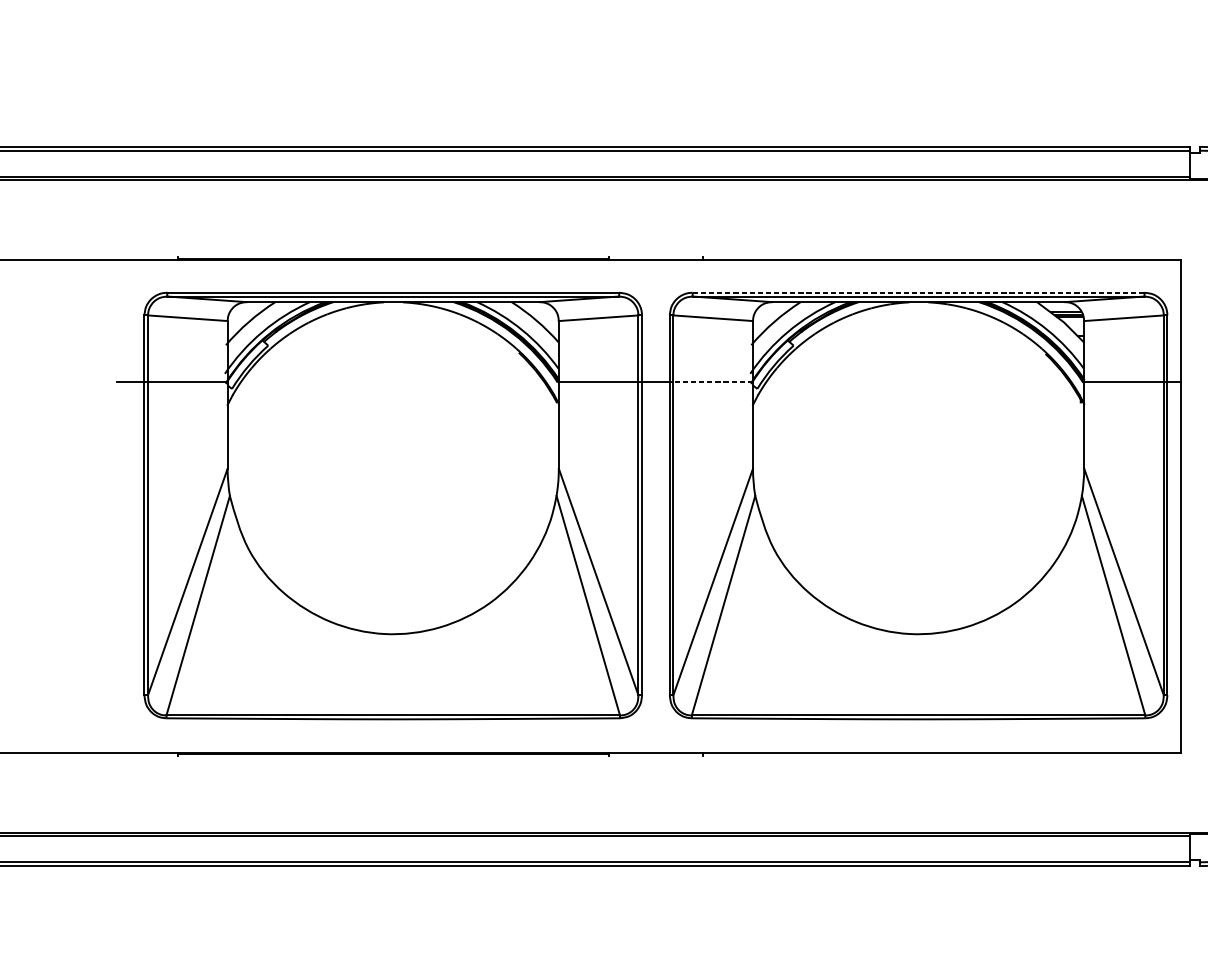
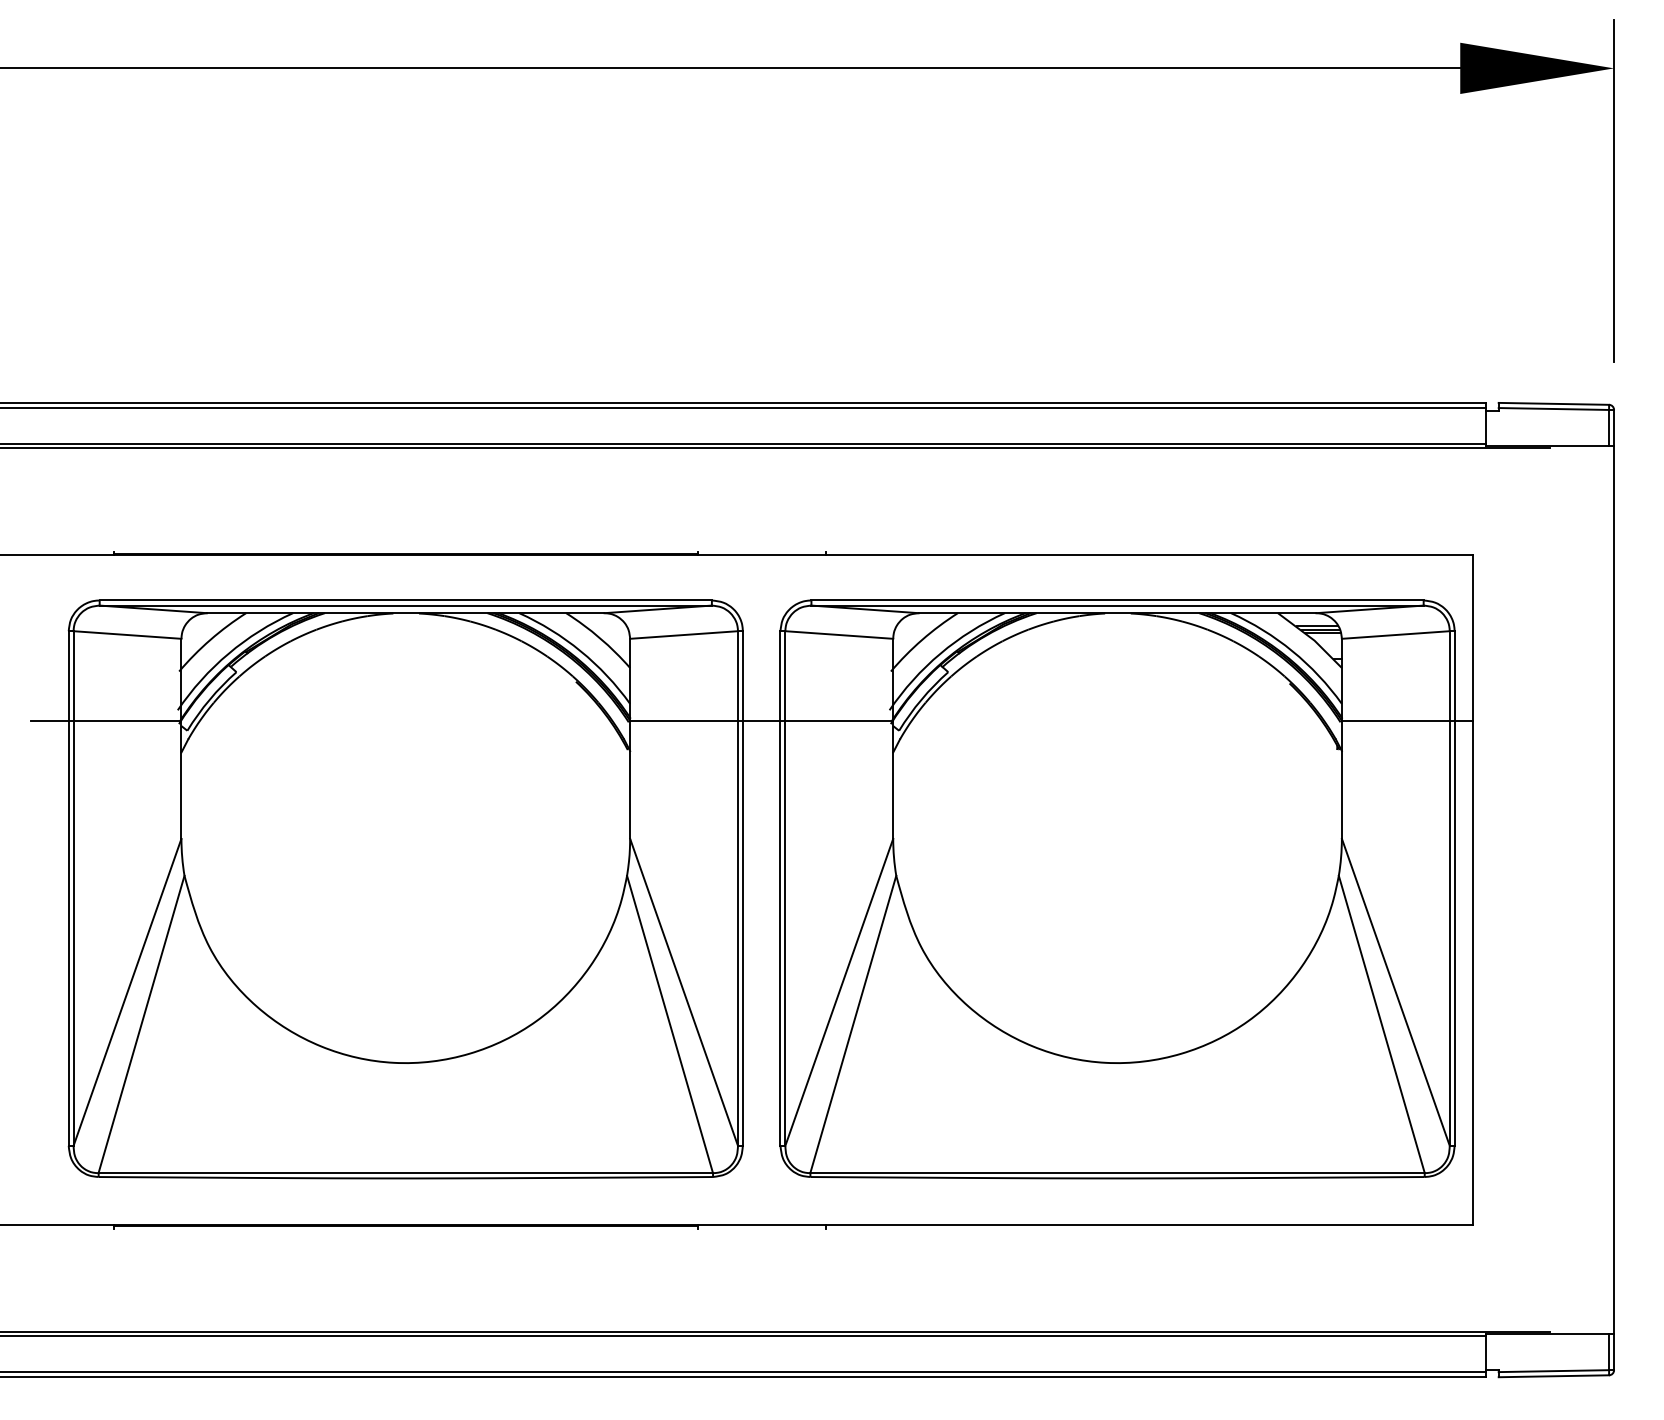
line: (918, 292) -> (1117, 600), dashed -> solid
line: (713, 381) -> (839, 720), dashed -> solid

